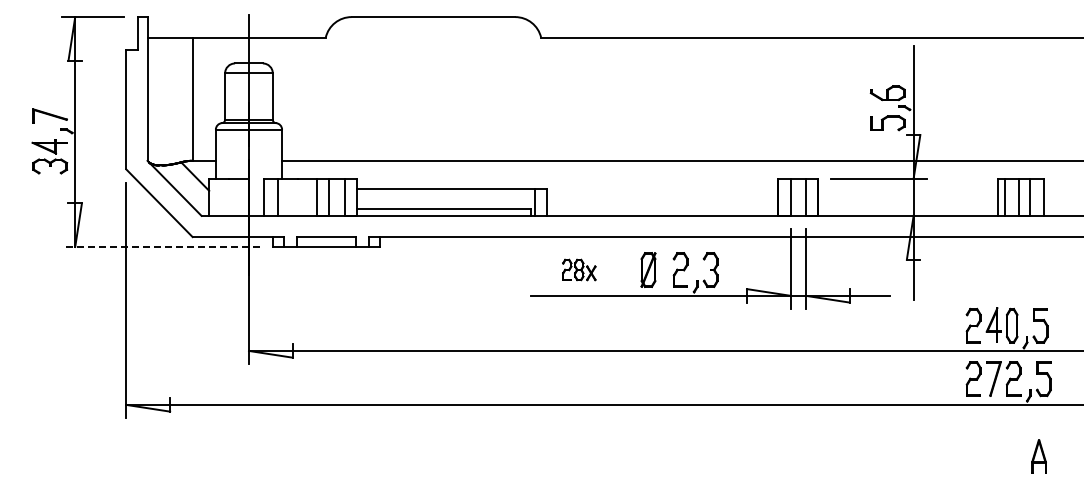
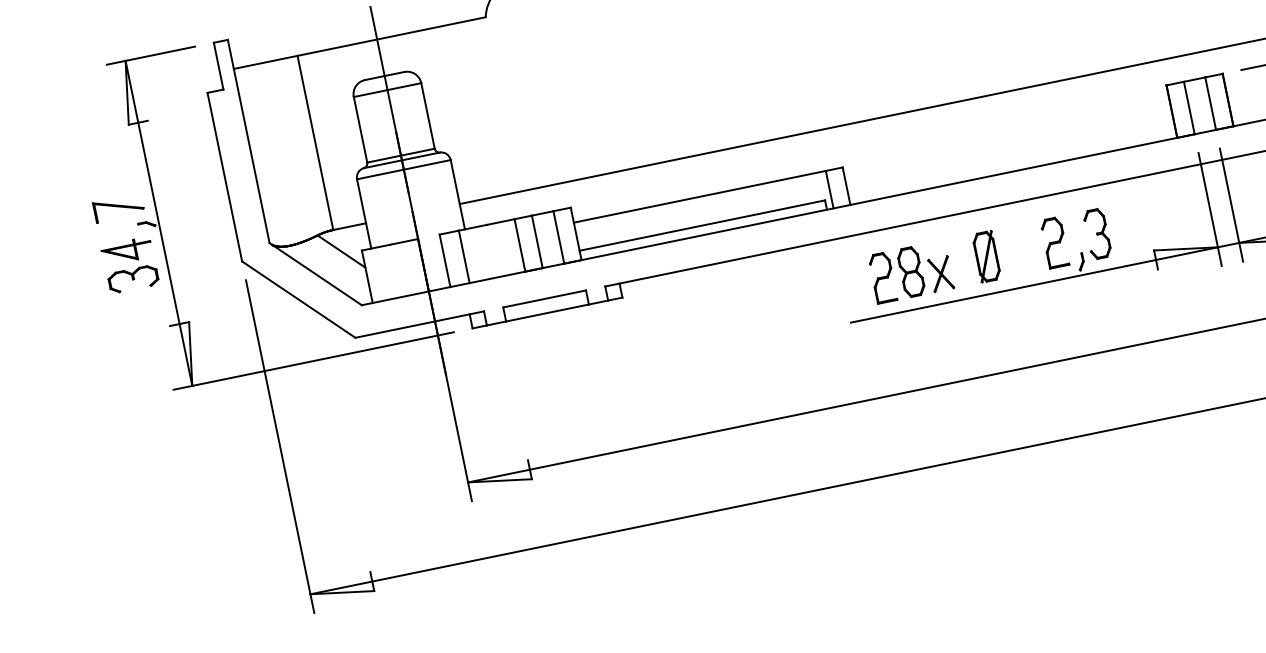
line: (160, 247) -> (312, 361), dashed -> solid
part: (579, 269) -> (911, 271), size x1.67
part: (648, 269) -> (986, 255), moved

